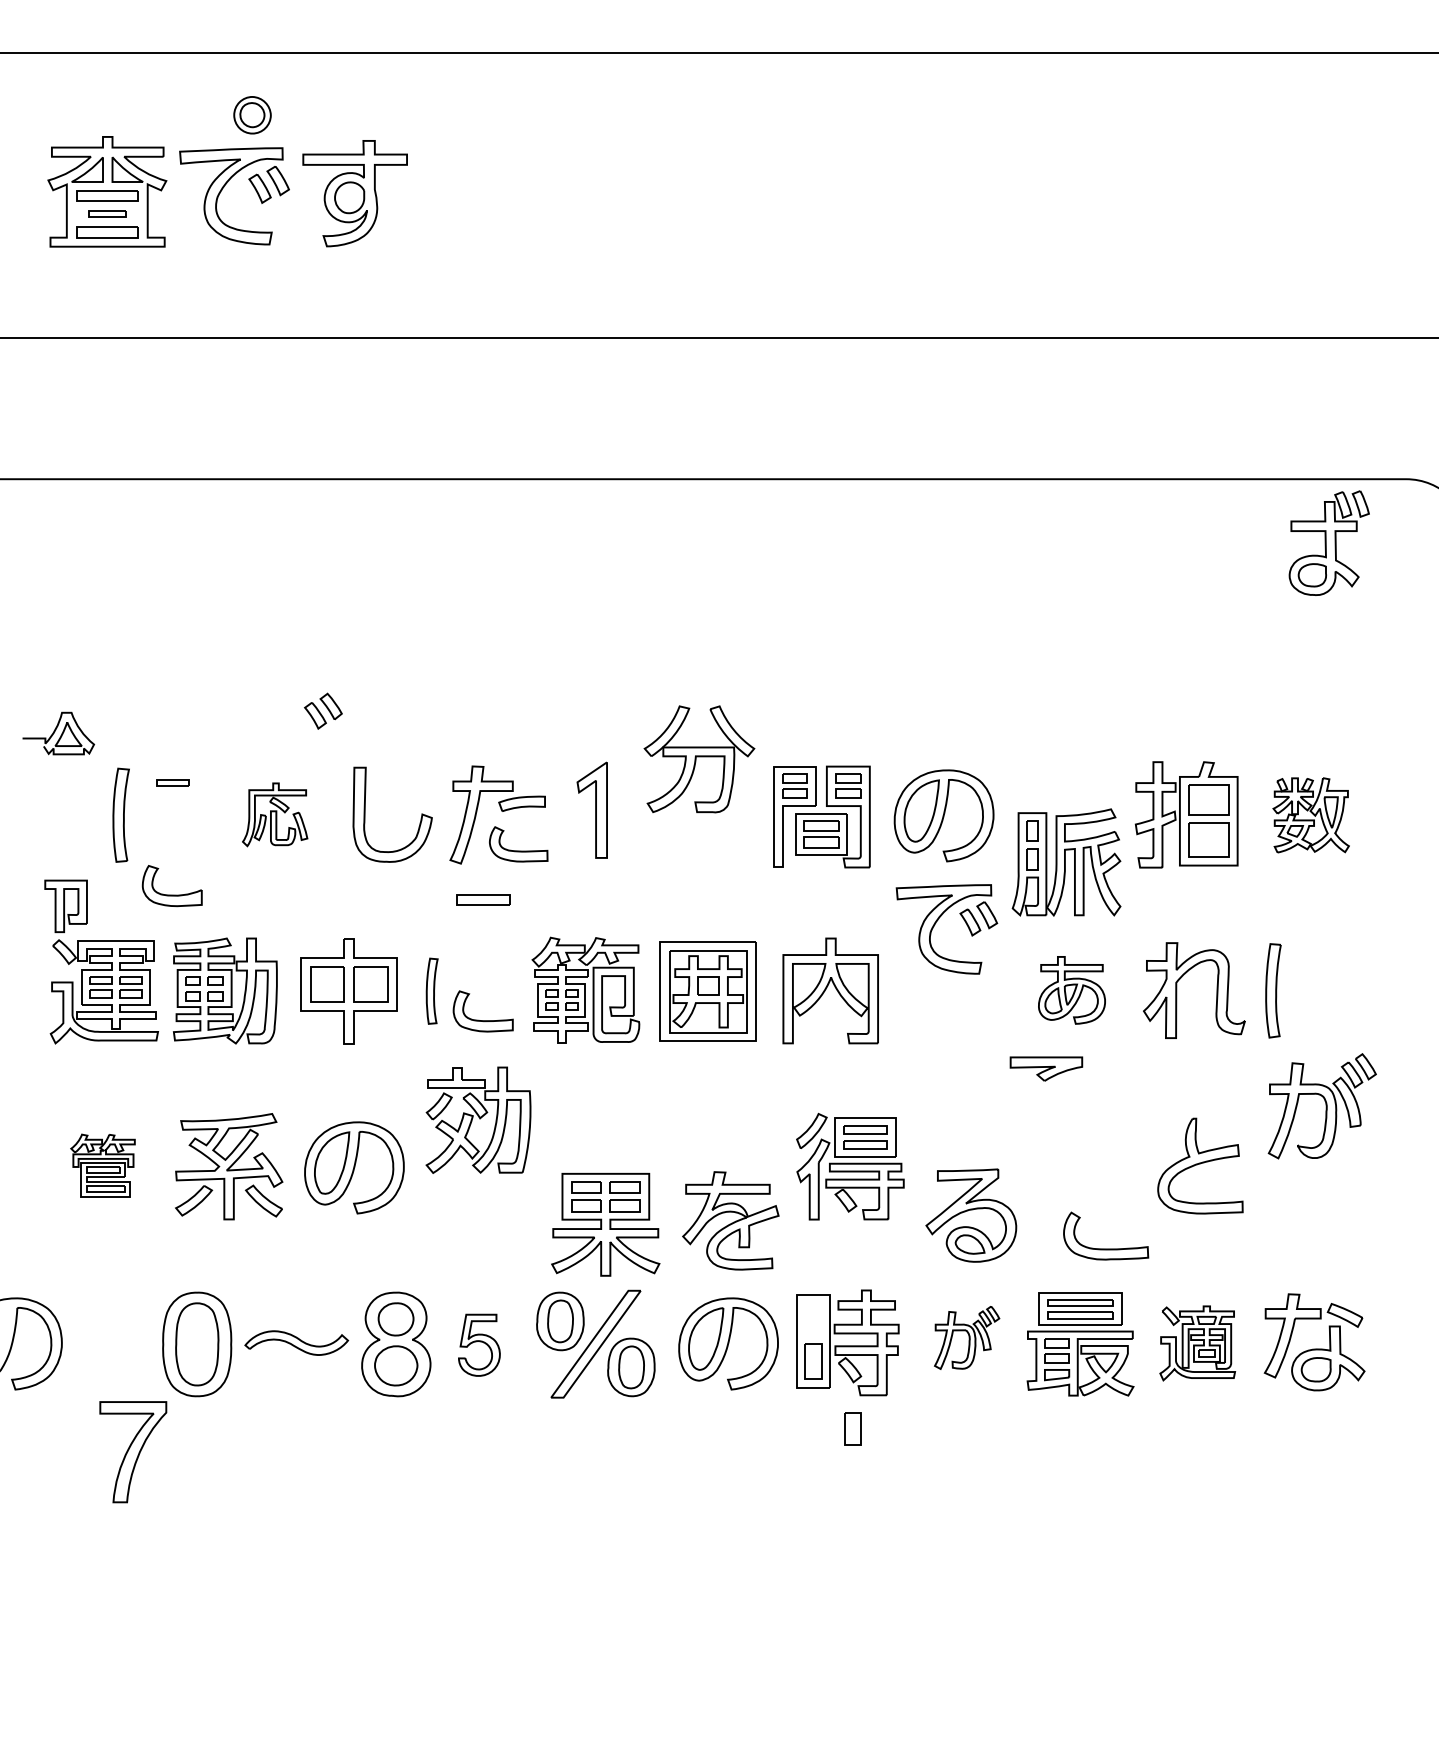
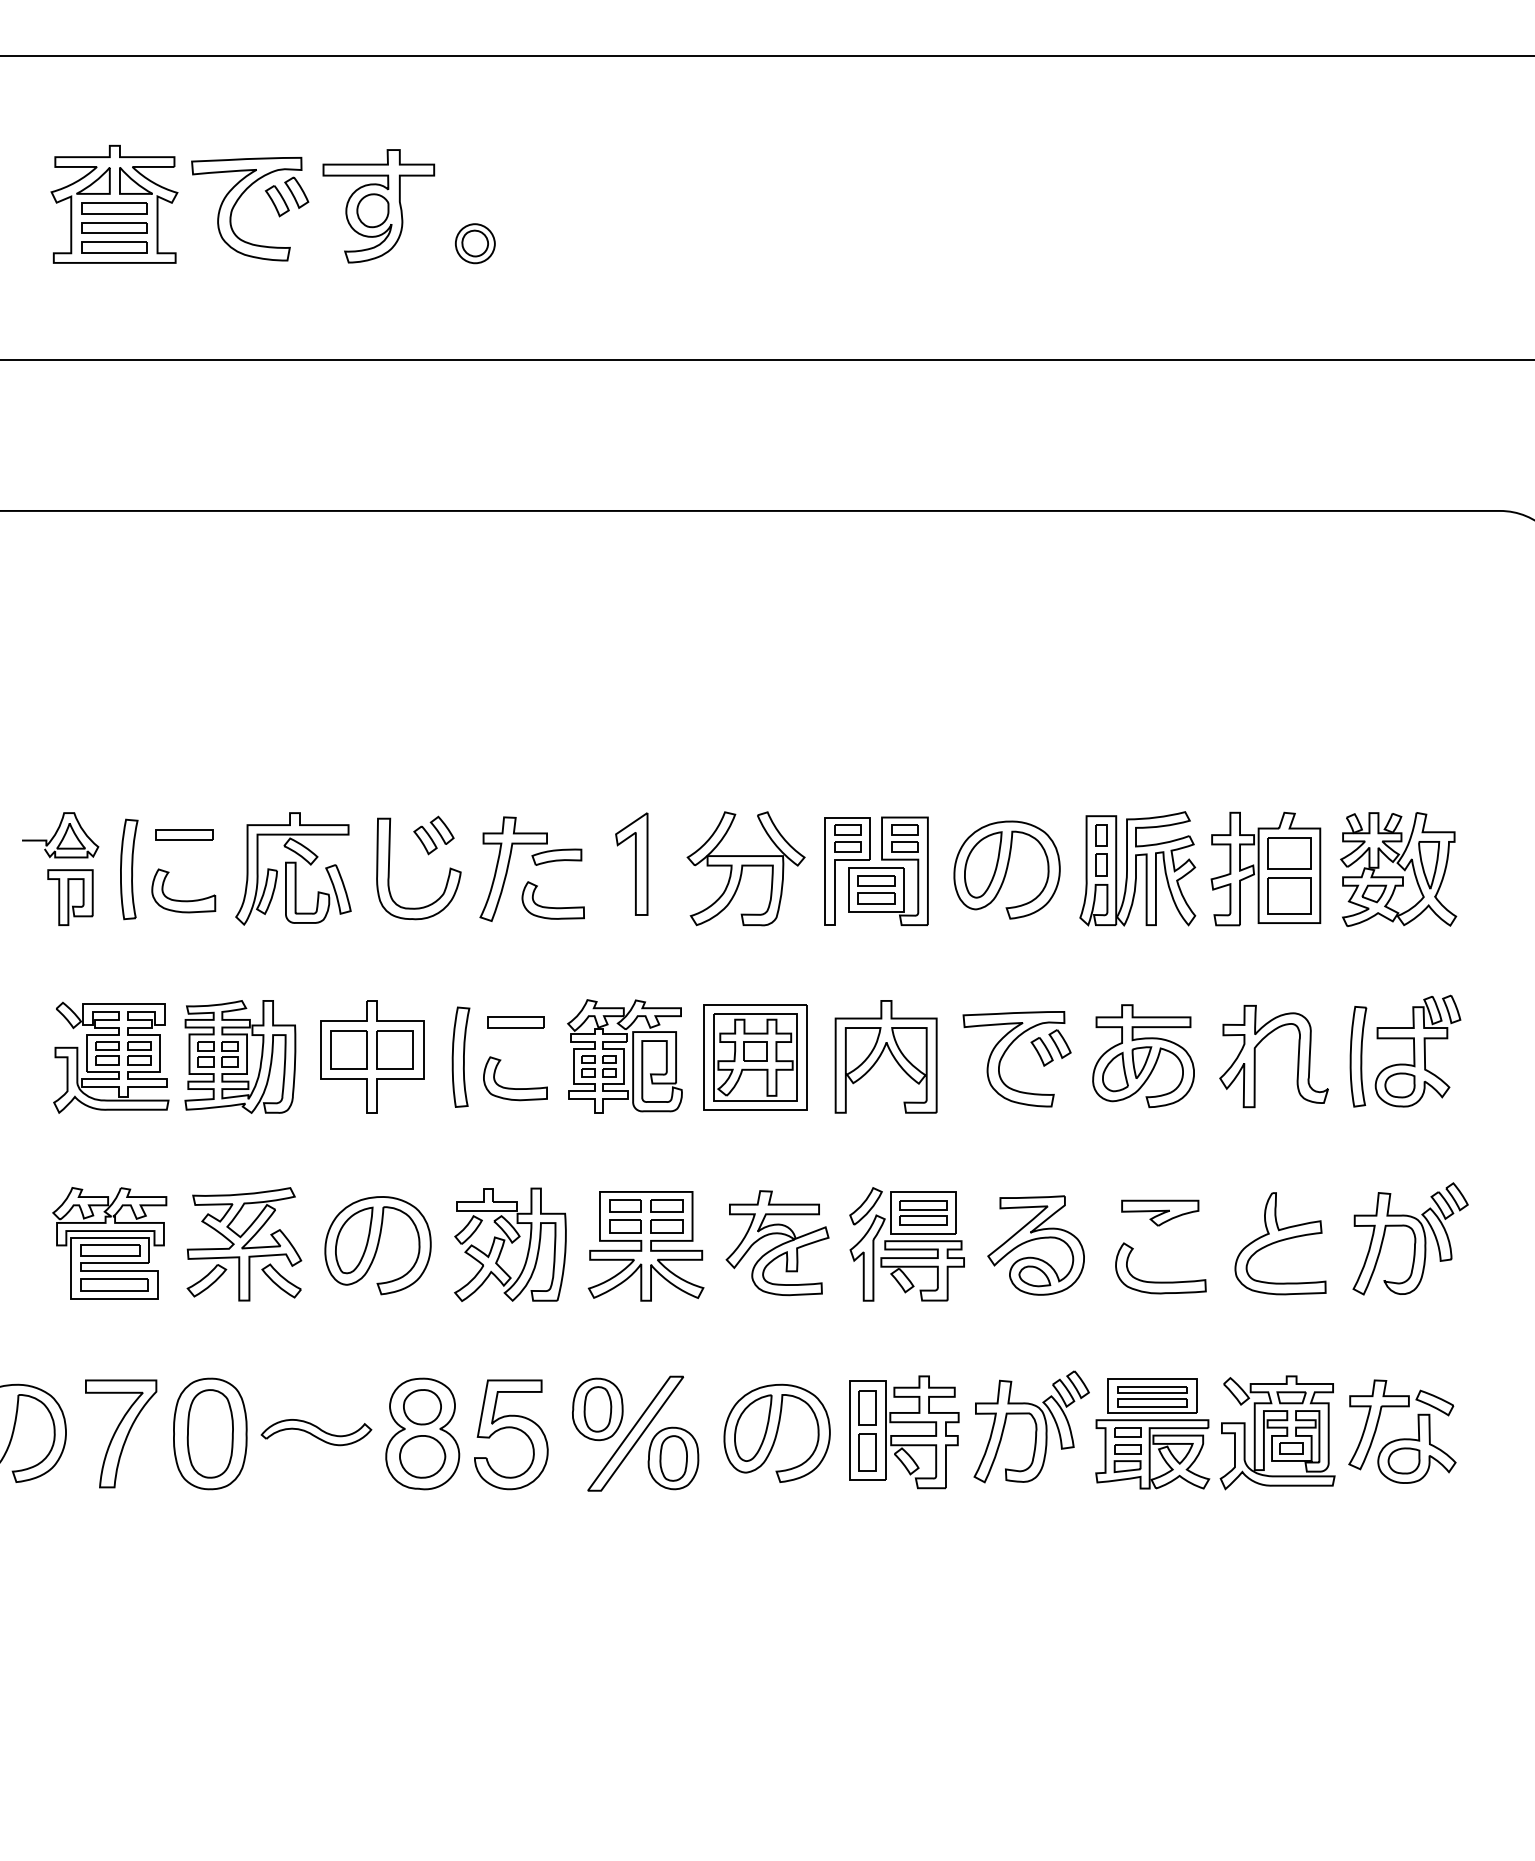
part: (252, 115) -> (475, 243), moved
part: (107, 213) -> (114, 227), size x1.67
part: (1328, 542) -> (1417, 1050), moved
part: (322, 711) -> (433, 835), moved
part: (58, 733) -> (60, 835), moved
part: (698, 759) -> (745, 868), moved
part: (172, 782) -> (184, 834), size x1.67
part: (275, 814) -> (293, 868), size x1.67
part: (1310, 815) -> (1398, 869), size x1.43
part: (1066, 862) -> (1137, 868), moved
part: (172, 894) -> (183, 900), moved
part: (483, 899) -> (515, 1022), moved
part: (66, 906) -> (70, 897), moved
part: (936, 924) -> (1005, 1053), moved
part: (431, 990) -> (460, 1056), size x1.43
part: (1071, 990) -> (1143, 1056), size x1.43
part: (1046, 1068) -> (1160, 1212), moved
part: (1322, 1105) -> (1410, 1238), moved
part: (478, 1119) -> (510, 1244), moved
part: (102, 1165) -> (109, 1243), size x1.67
part: (970, 1215) -> (1035, 1245), moved
part: (730, 1221) -> (777, 1243), moved
part: (605, 1224) -> (645, 1246), moved
part: (1105, 1248) -> (1160, 1281), moved
part: (966, 1337) -> (1031, 1426), size x1.67
part: (1197, 1343) -> (1277, 1432), size x1.43
part: (479, 1344) -> (511, 1434), size x1.67
part: (852, 1428) -> (867, 1407), moved
part: (133, 1451) -> (121, 1433), moved

